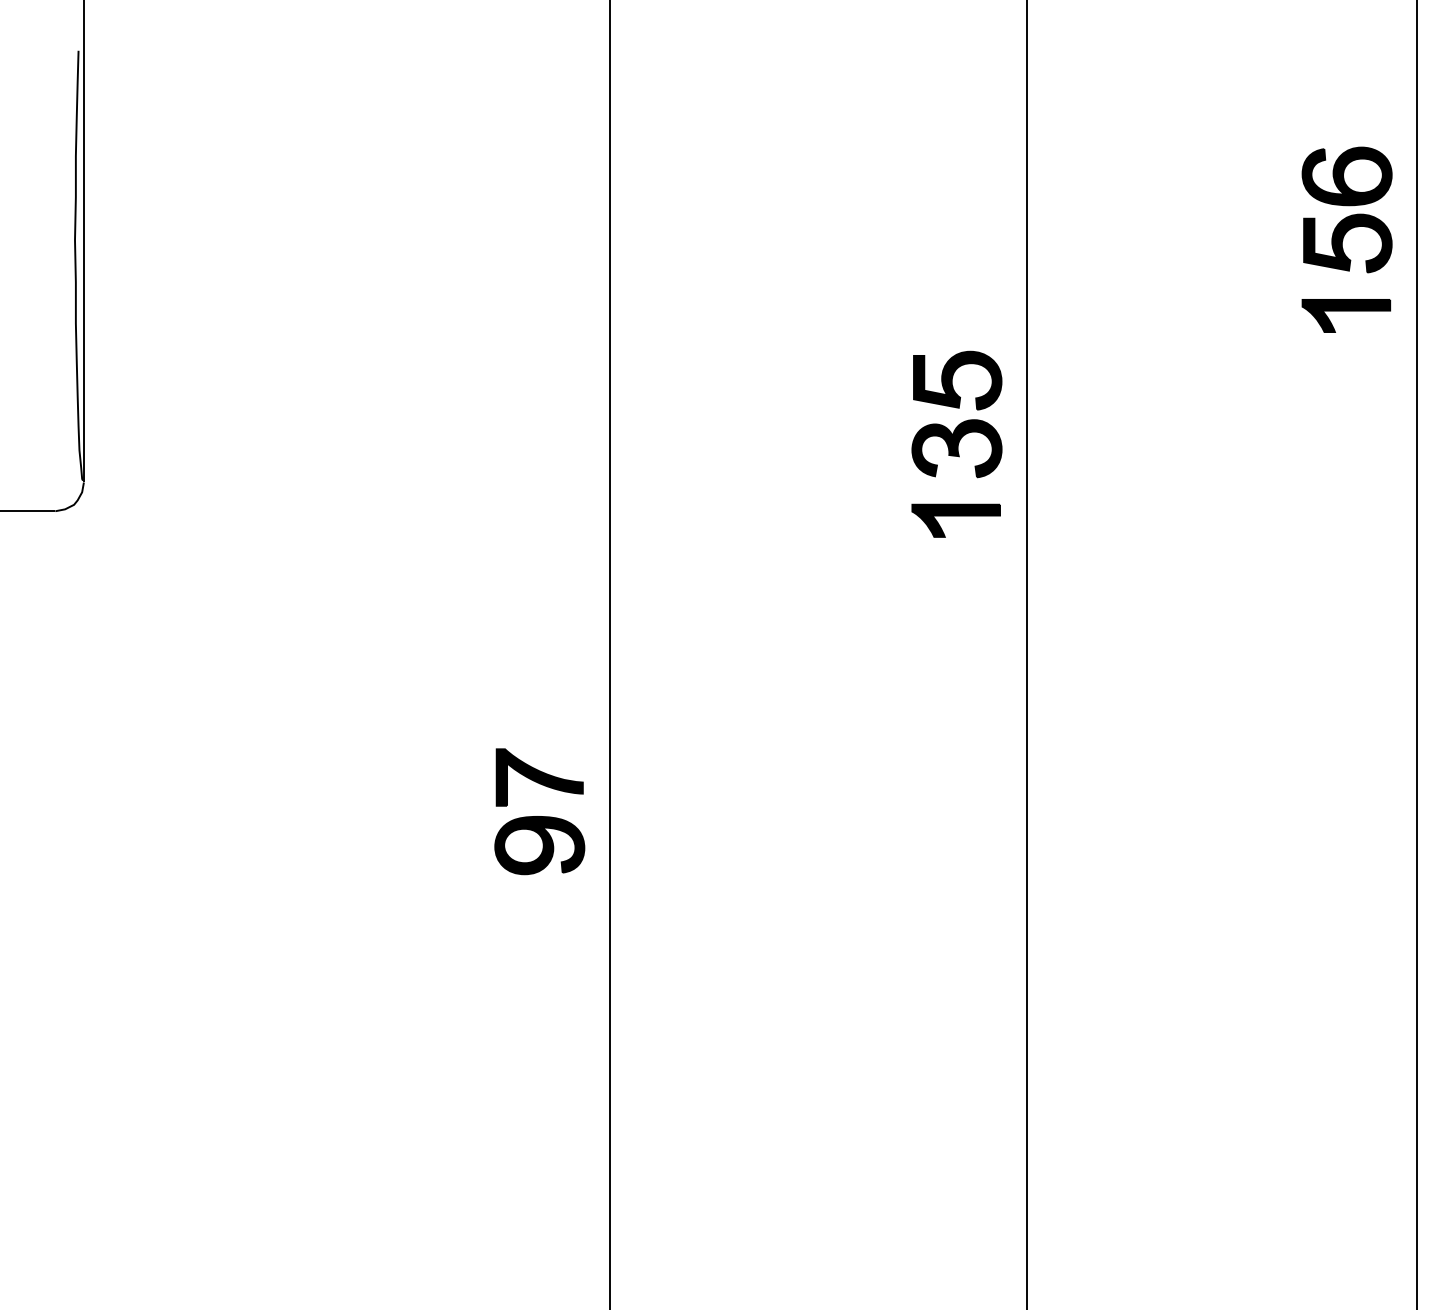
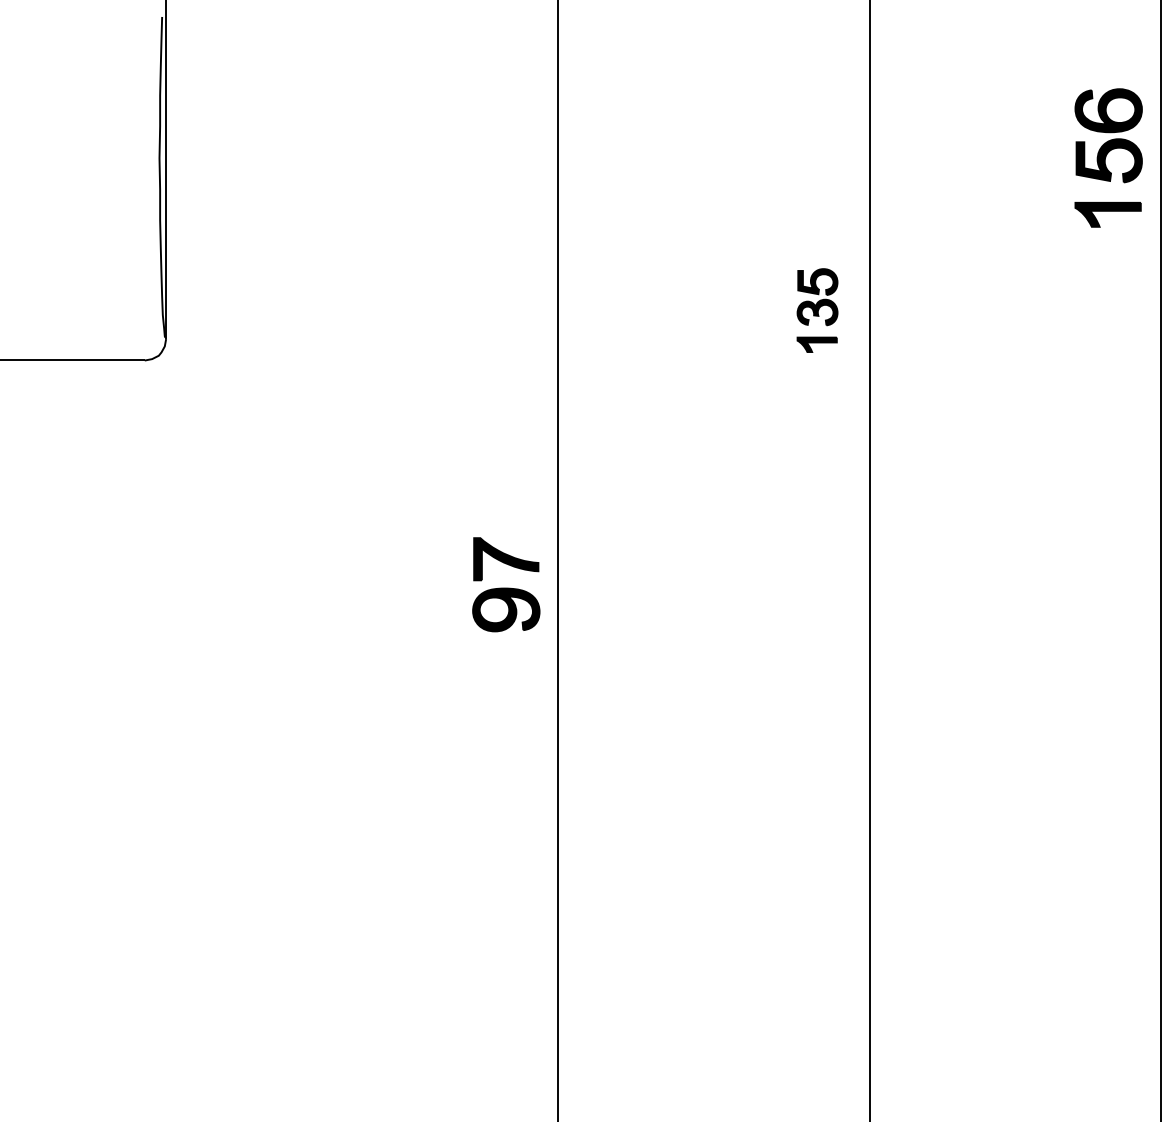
part: (956, 444) -> (817, 310), size x0.6

